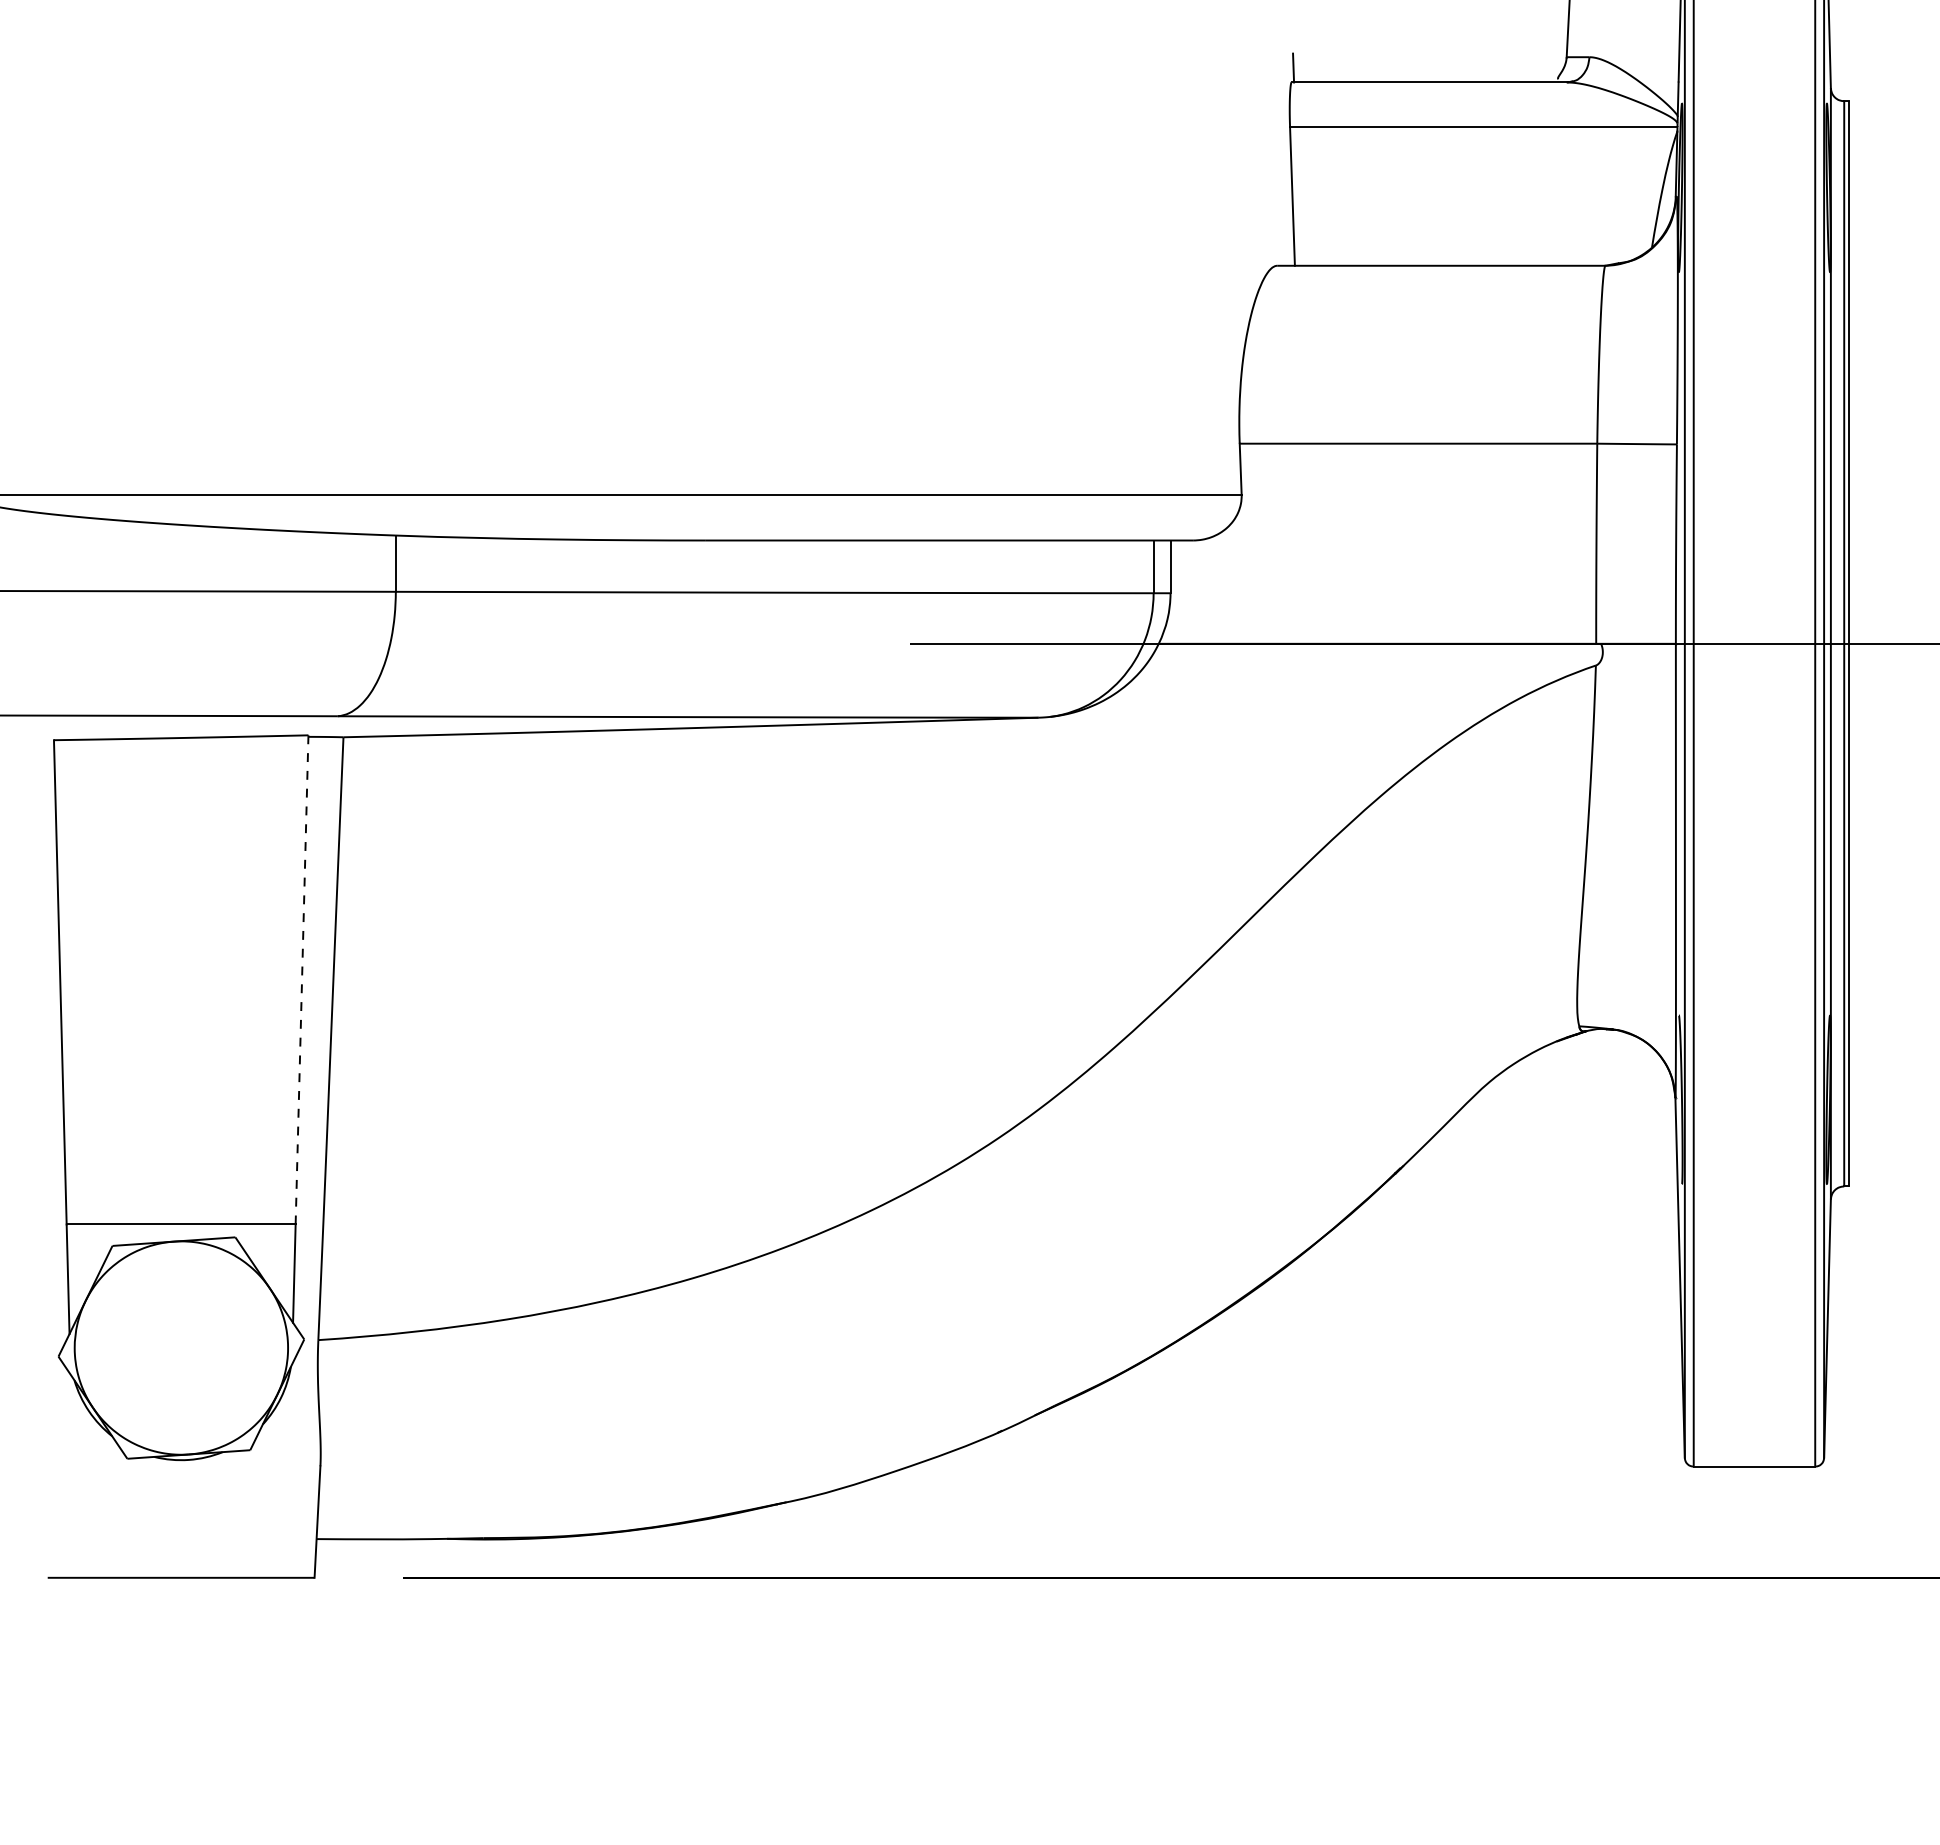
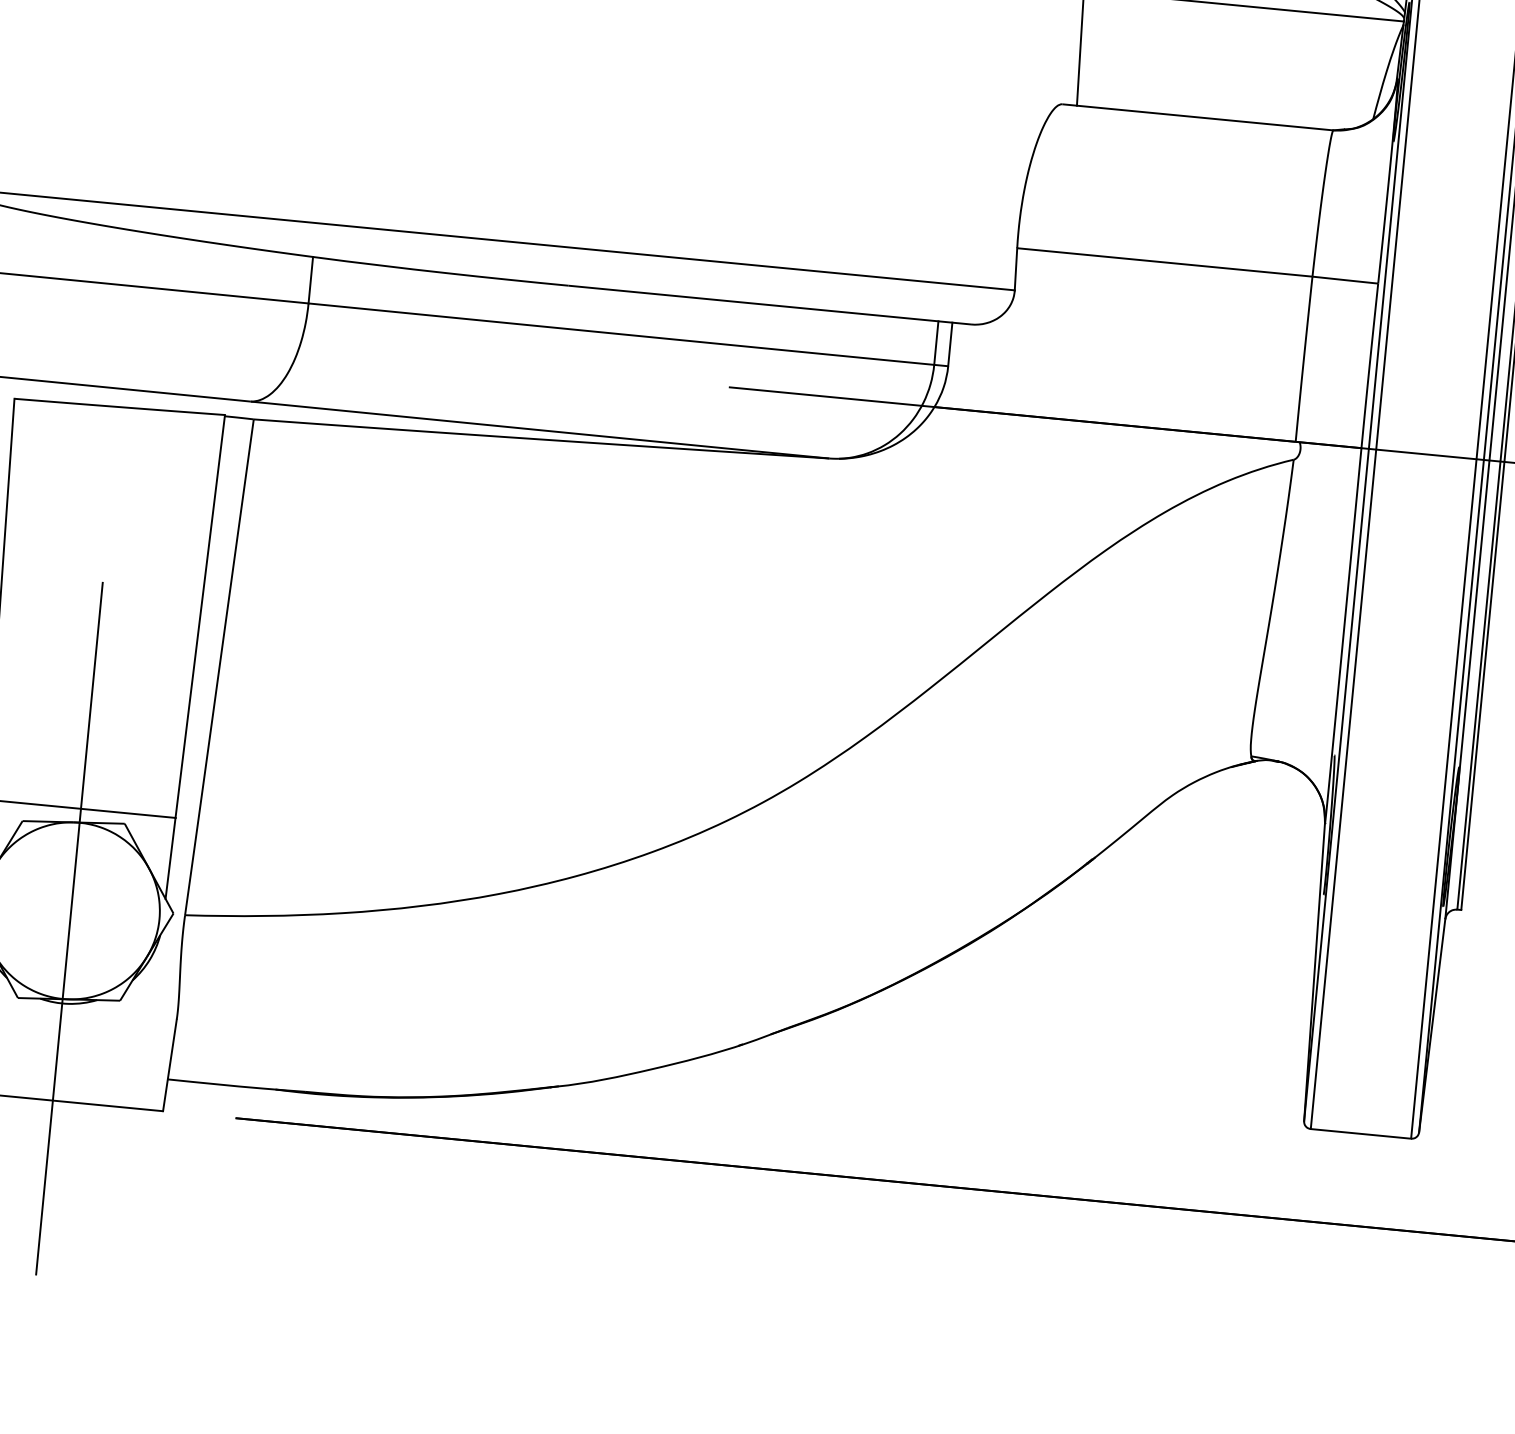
line: (302, 979) -> (200, 616), dashed -> solid
line: (181, 1369) -> (69, 928), added

